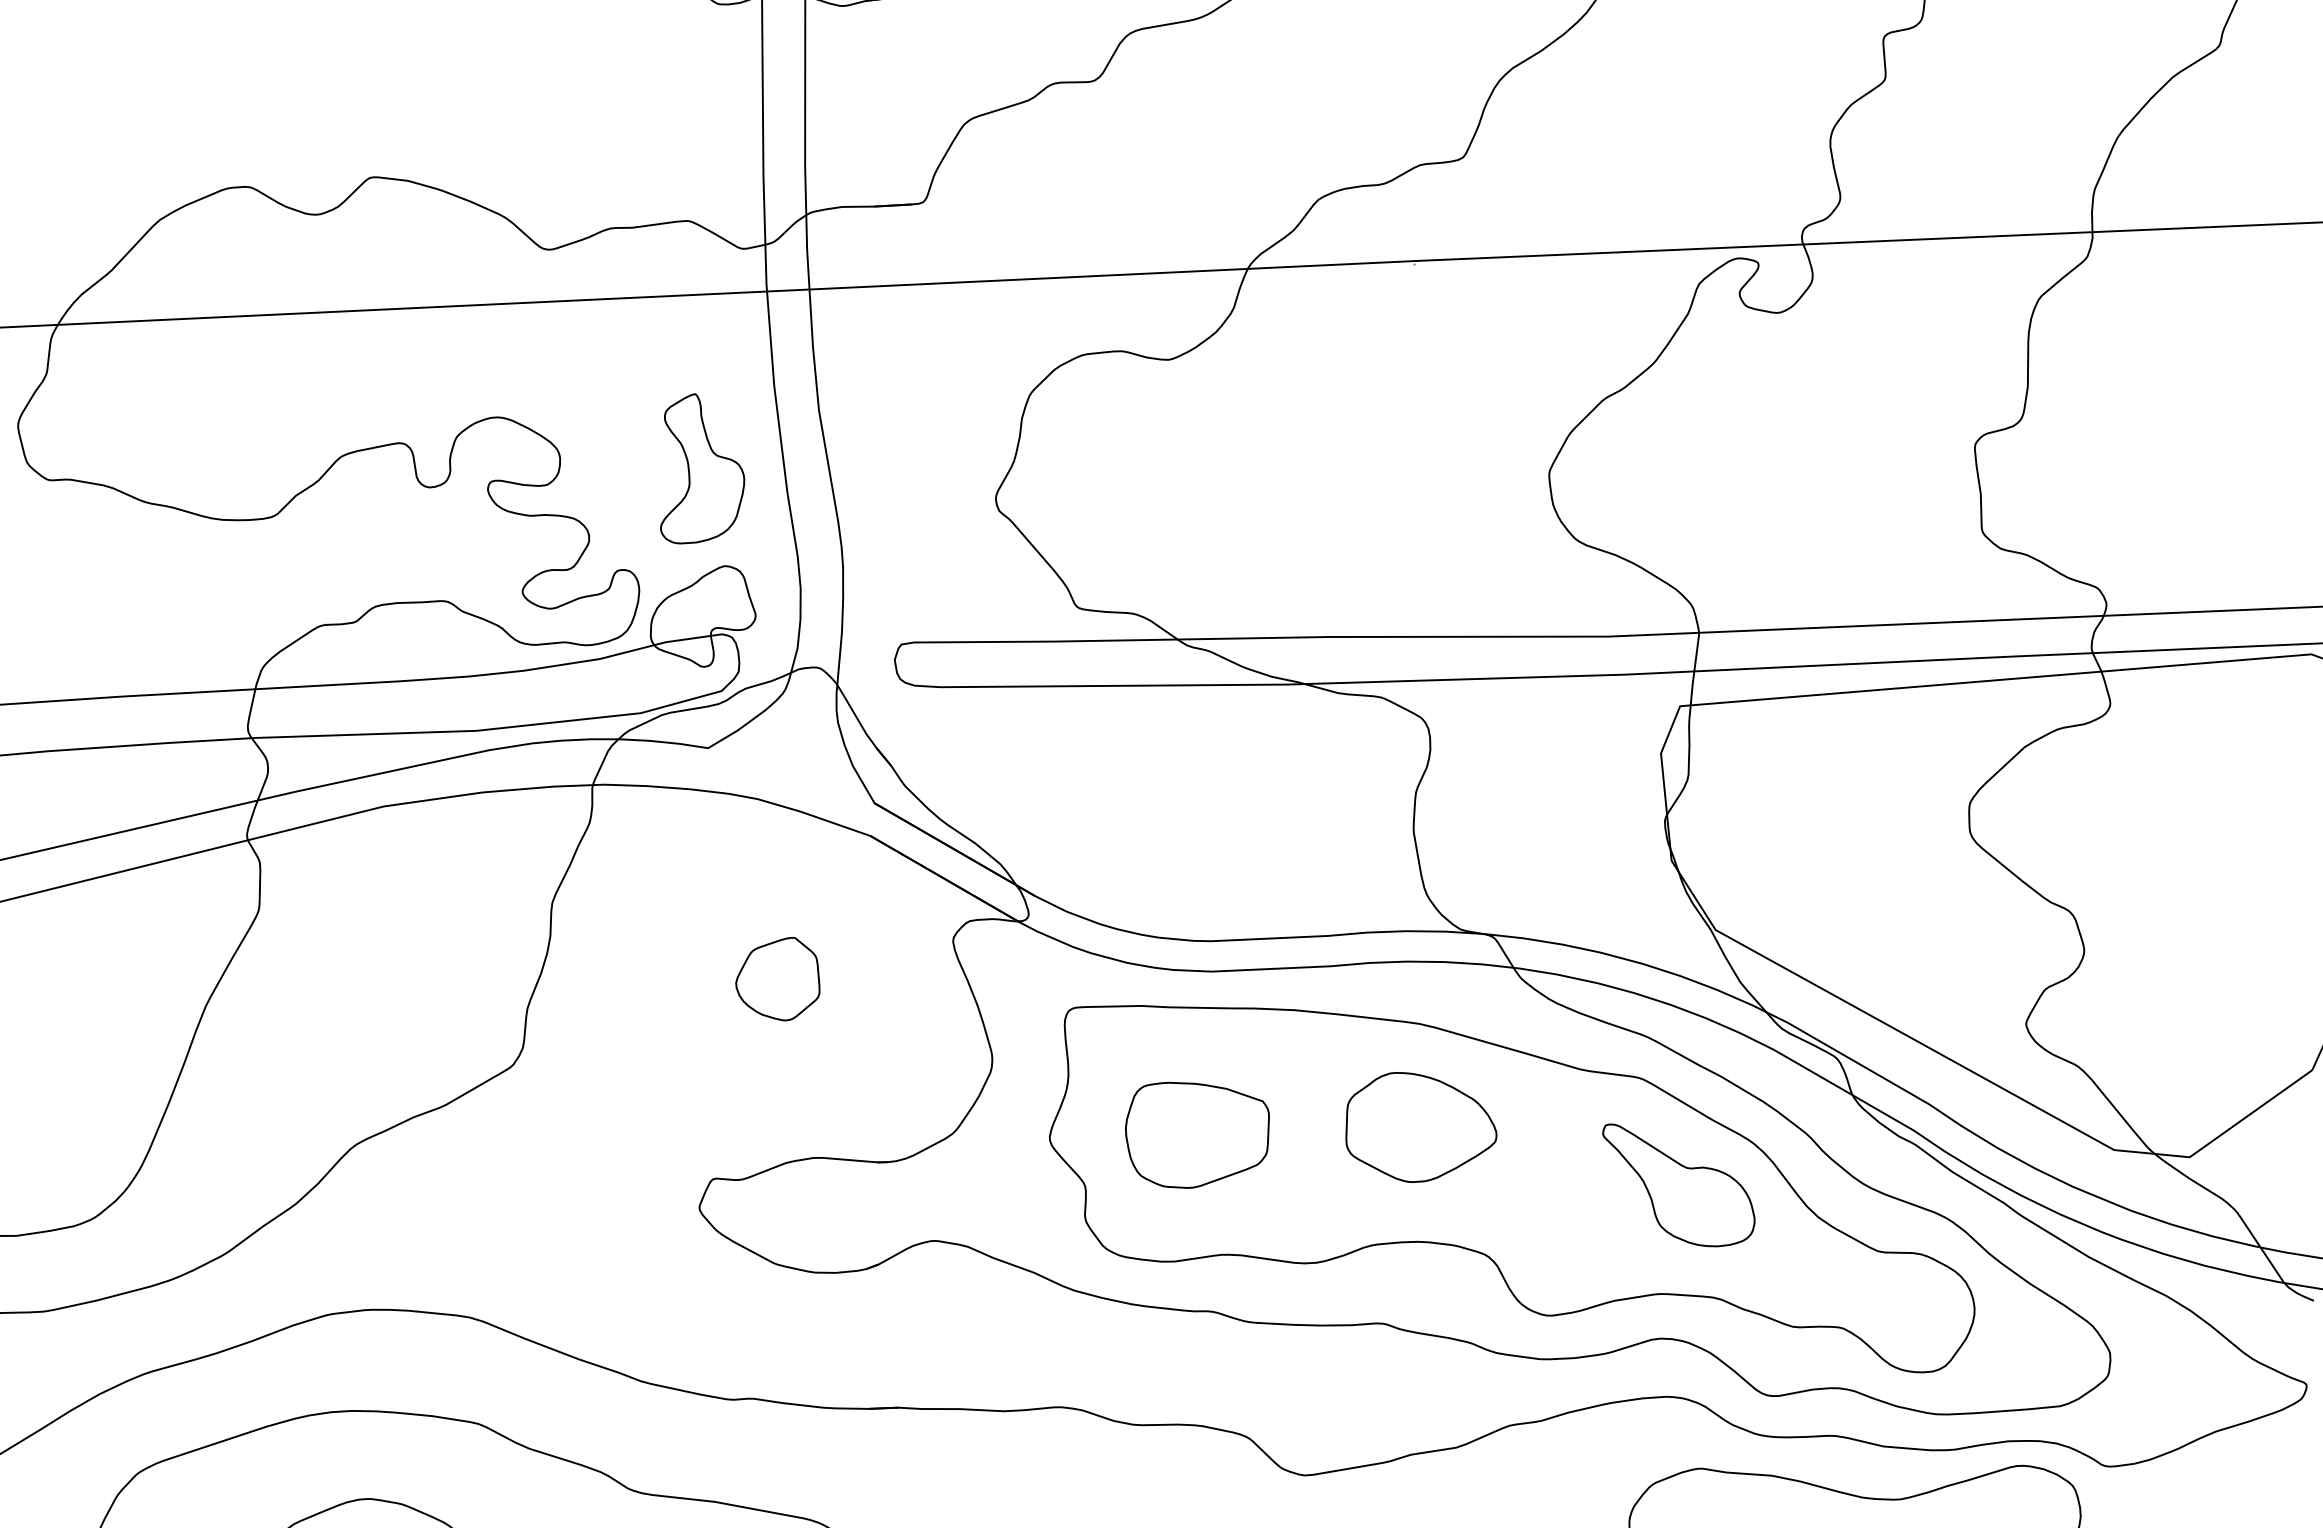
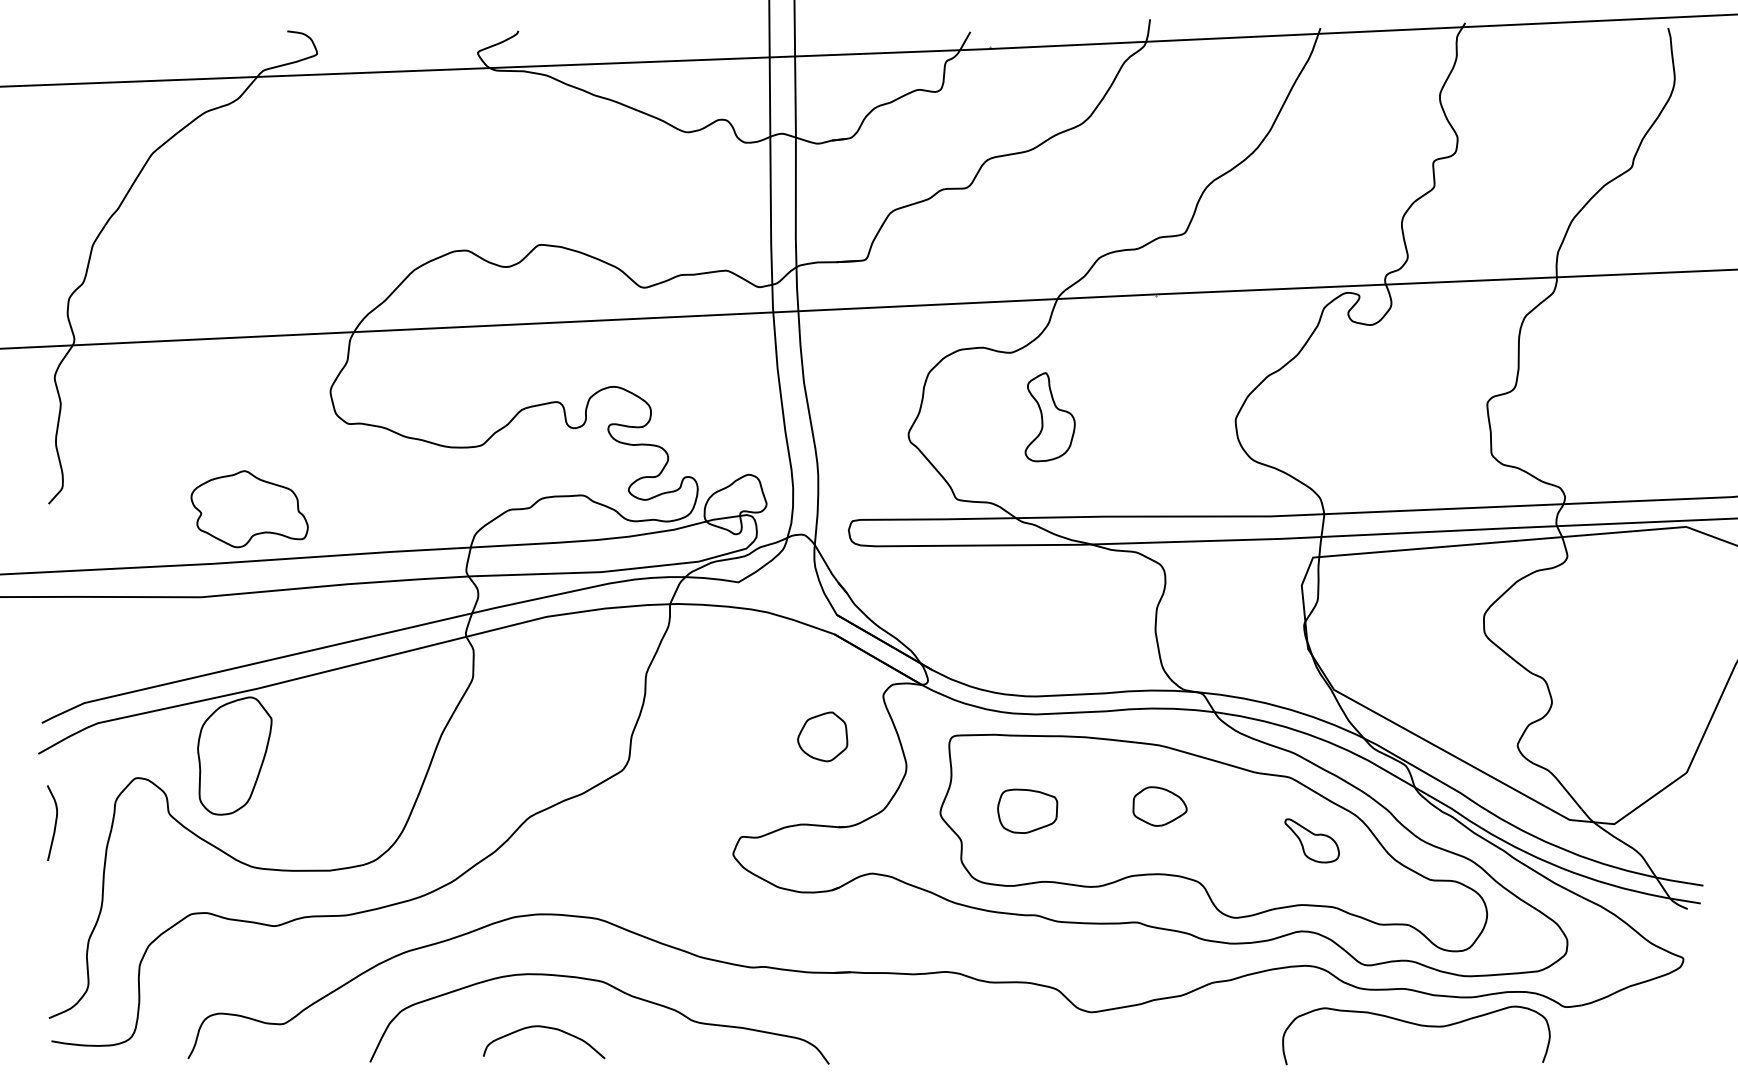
part: (701, 469) -> (1049, 417), moved
part: (777, 978) -> (822, 736), moved
part: (1420, 1127) -> (1159, 806), size x0.6
part: (1197, 1135) -> (1027, 811), size x0.7
part: (1677, 1184) -> (1311, 840), size x0.6

